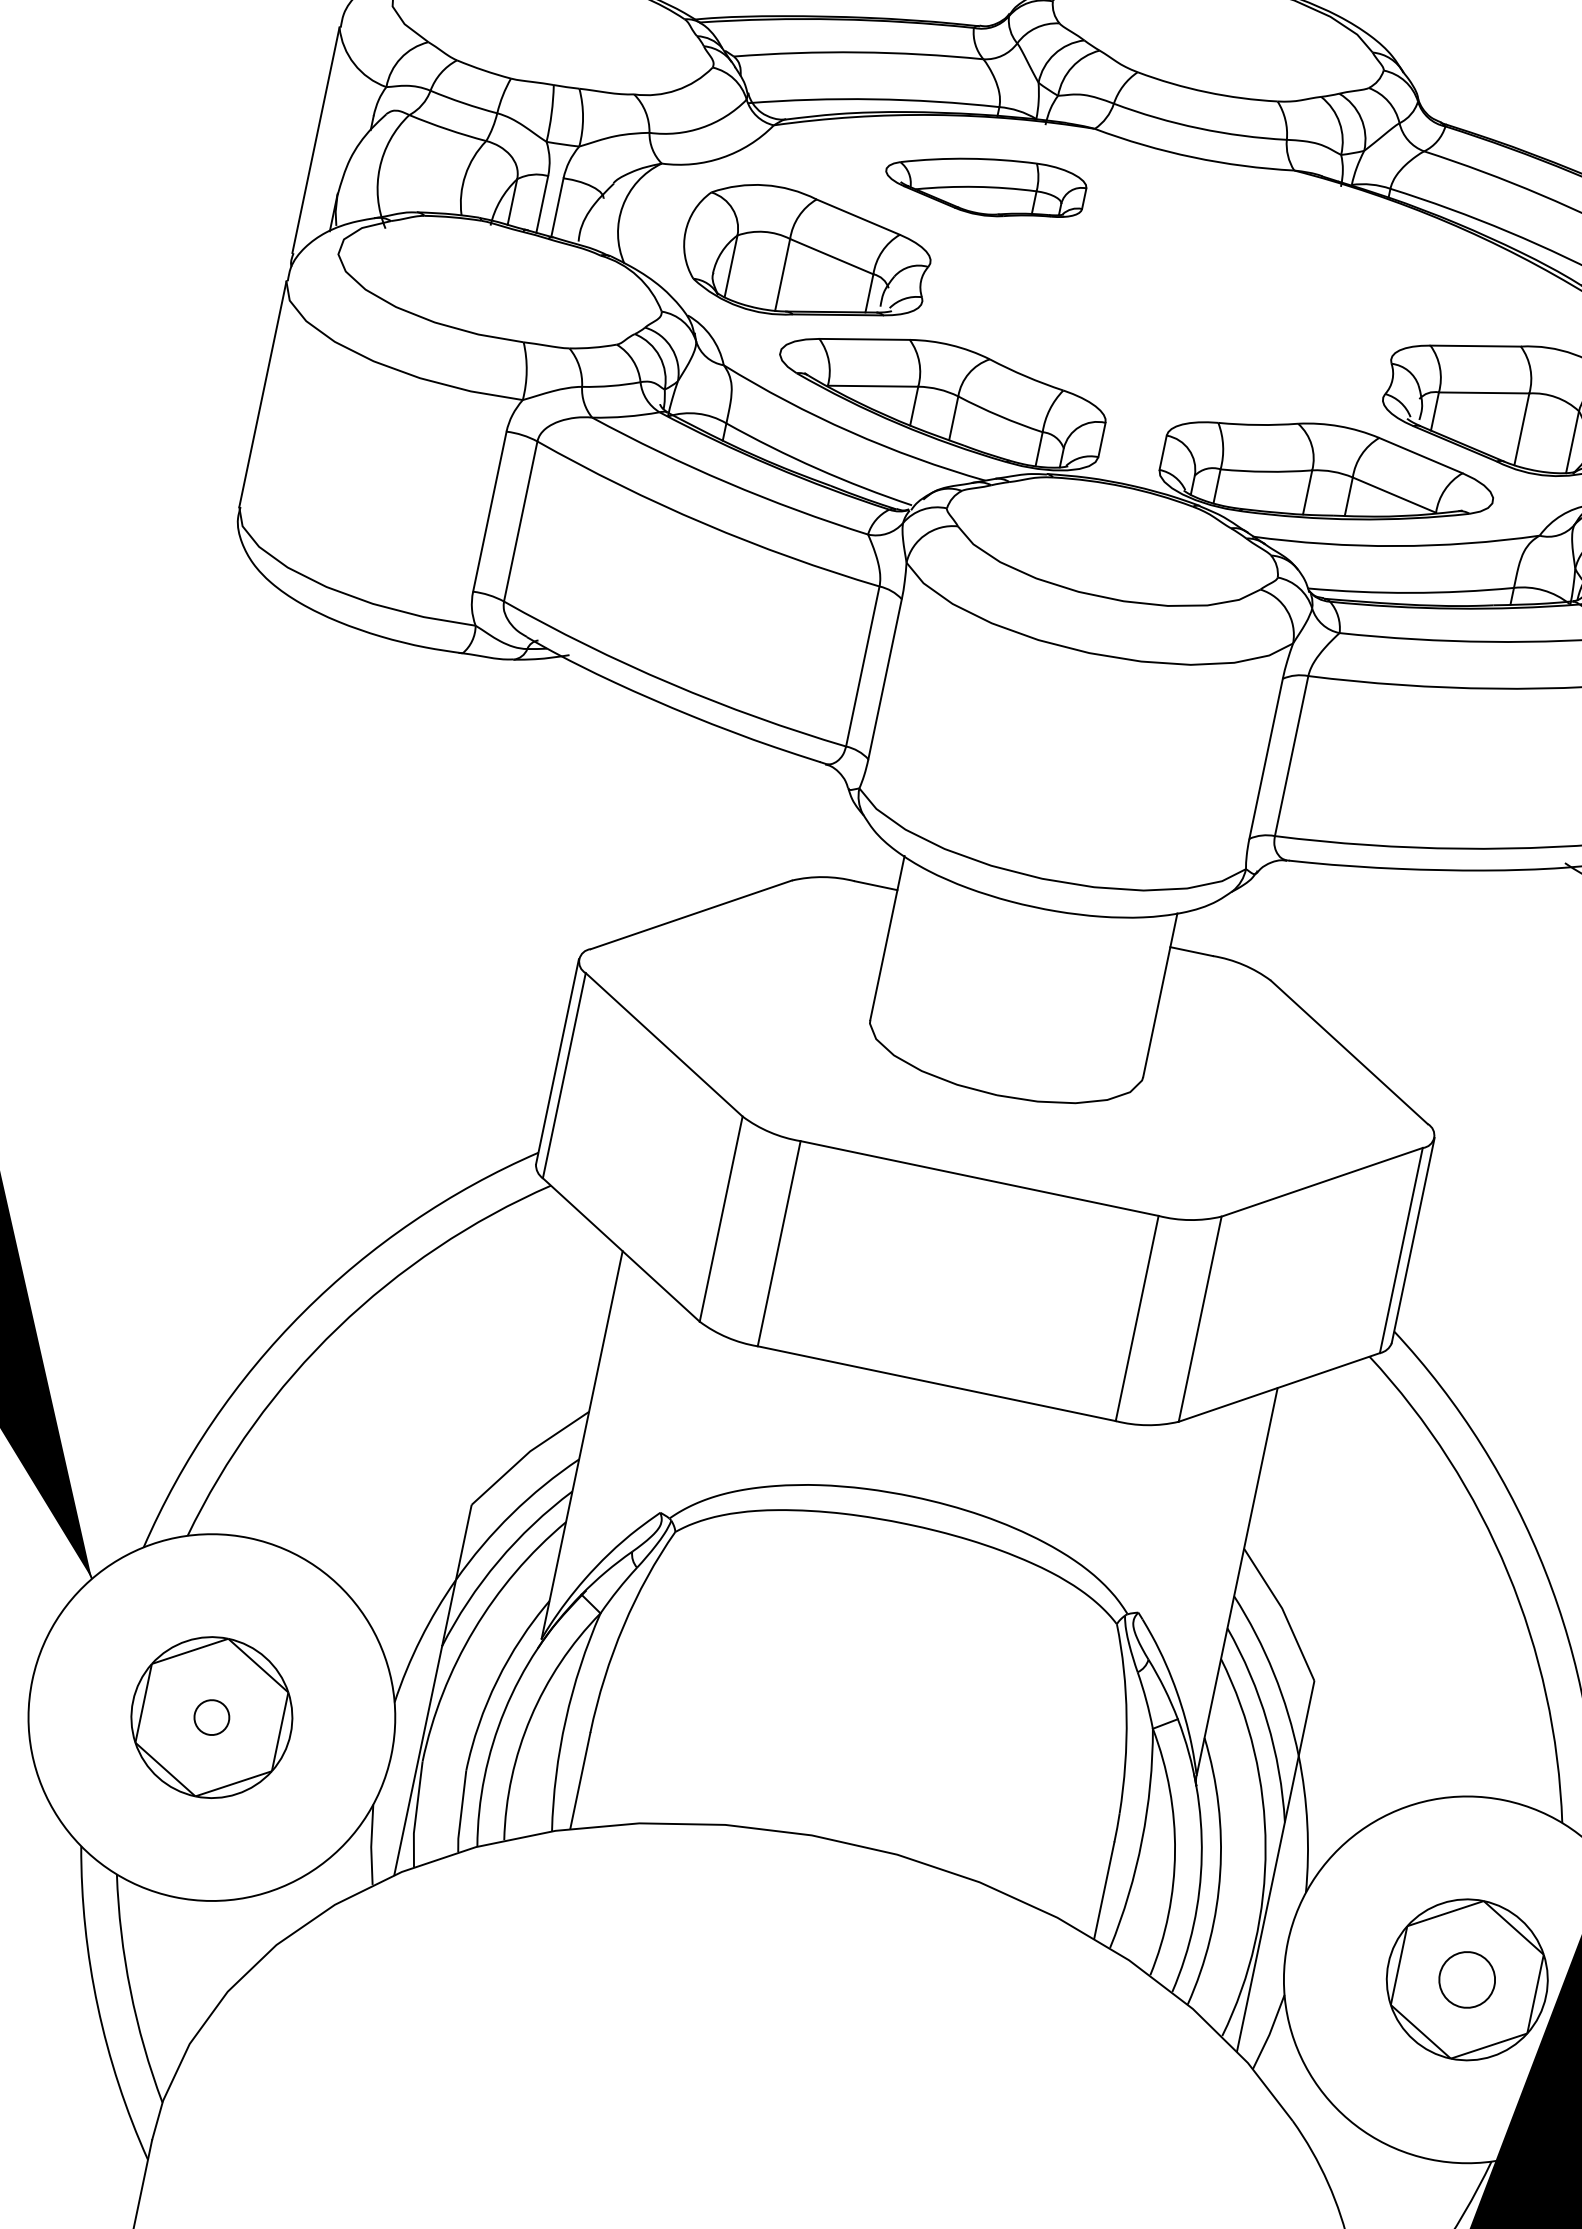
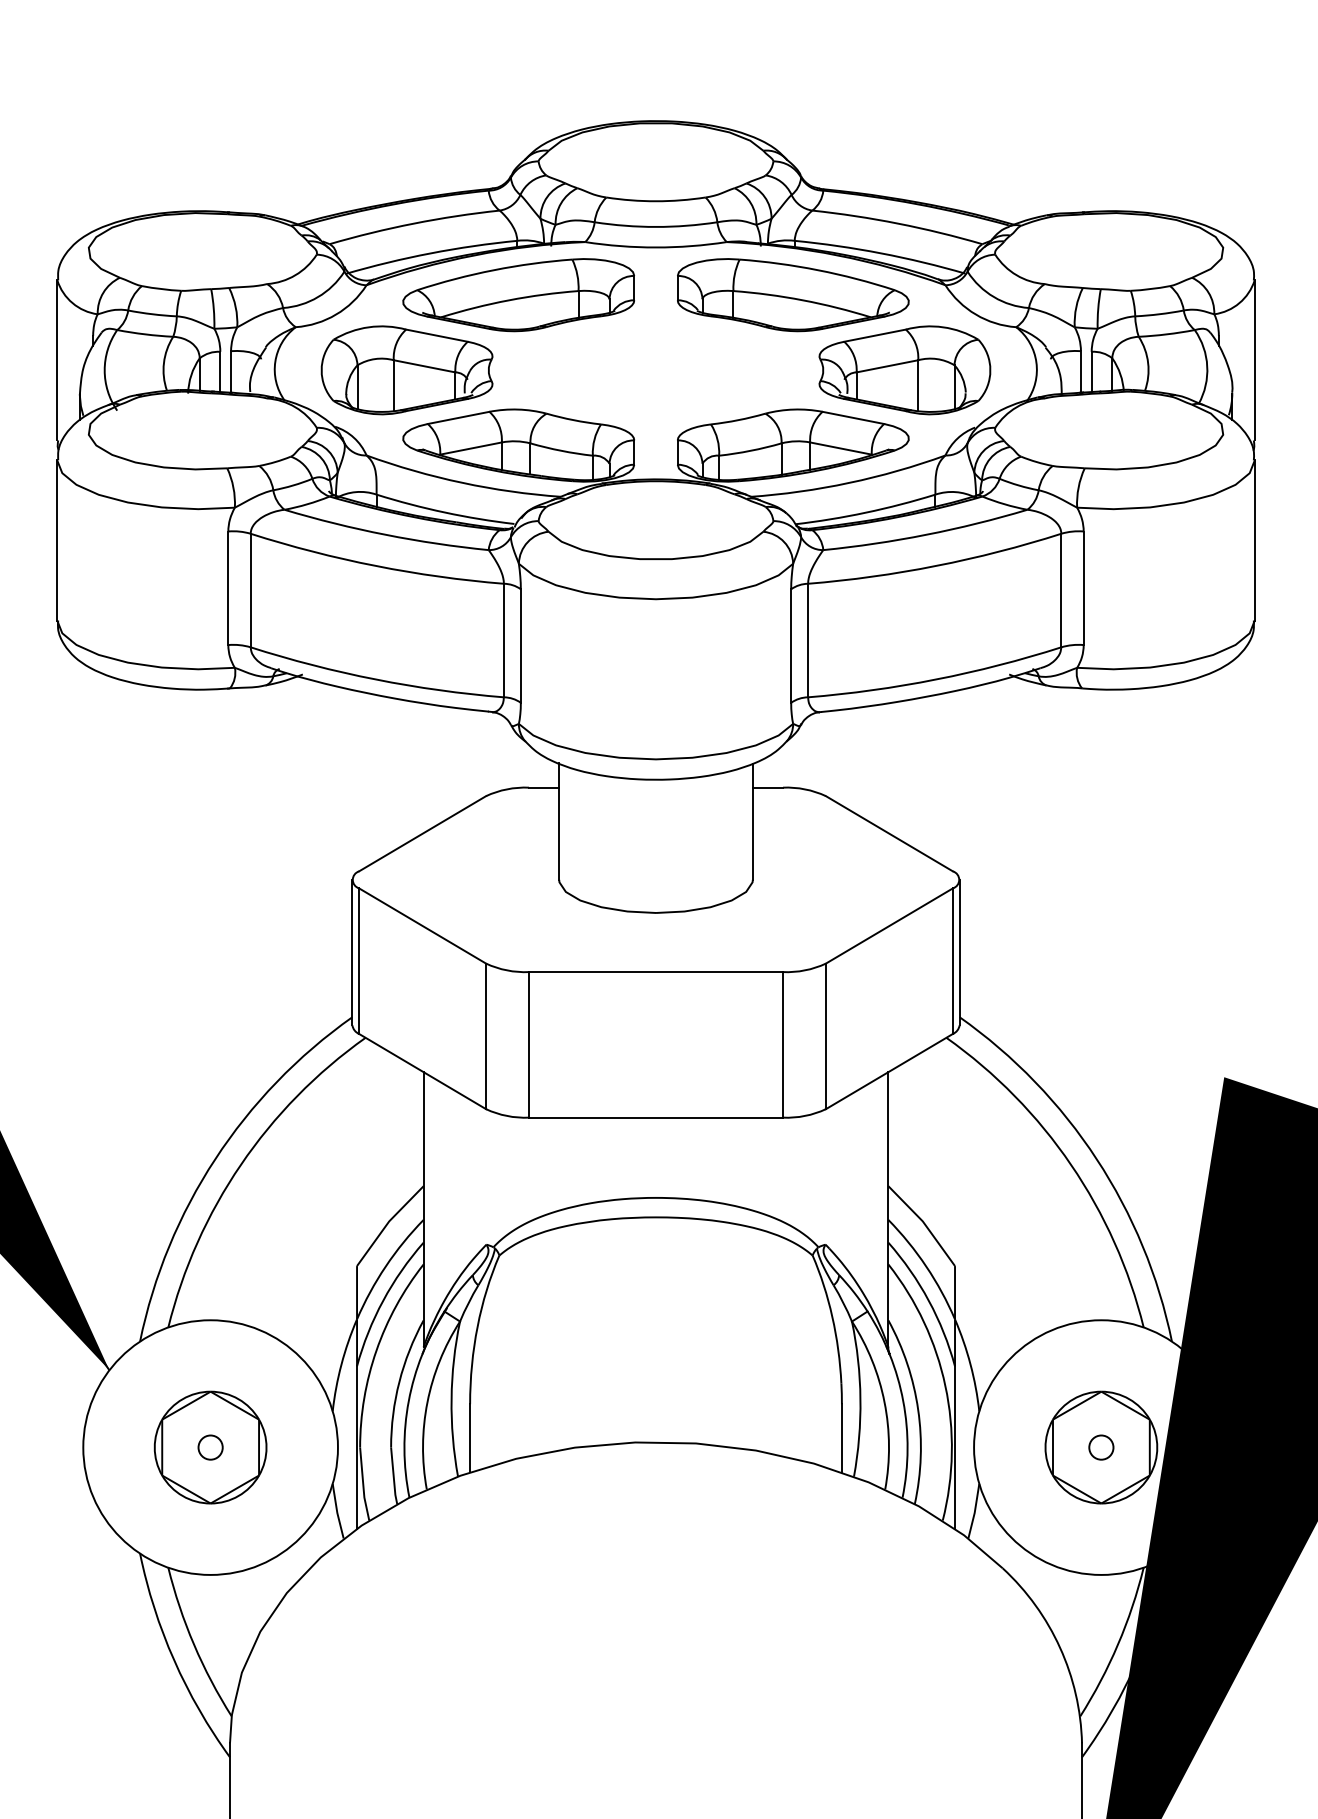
part: (985, 184) -> (518, 295), size x1.67
part: (1372, 265) -> (793, 295), added
circle: (1467, 1979) -> (1101, 1447), size x0.62

